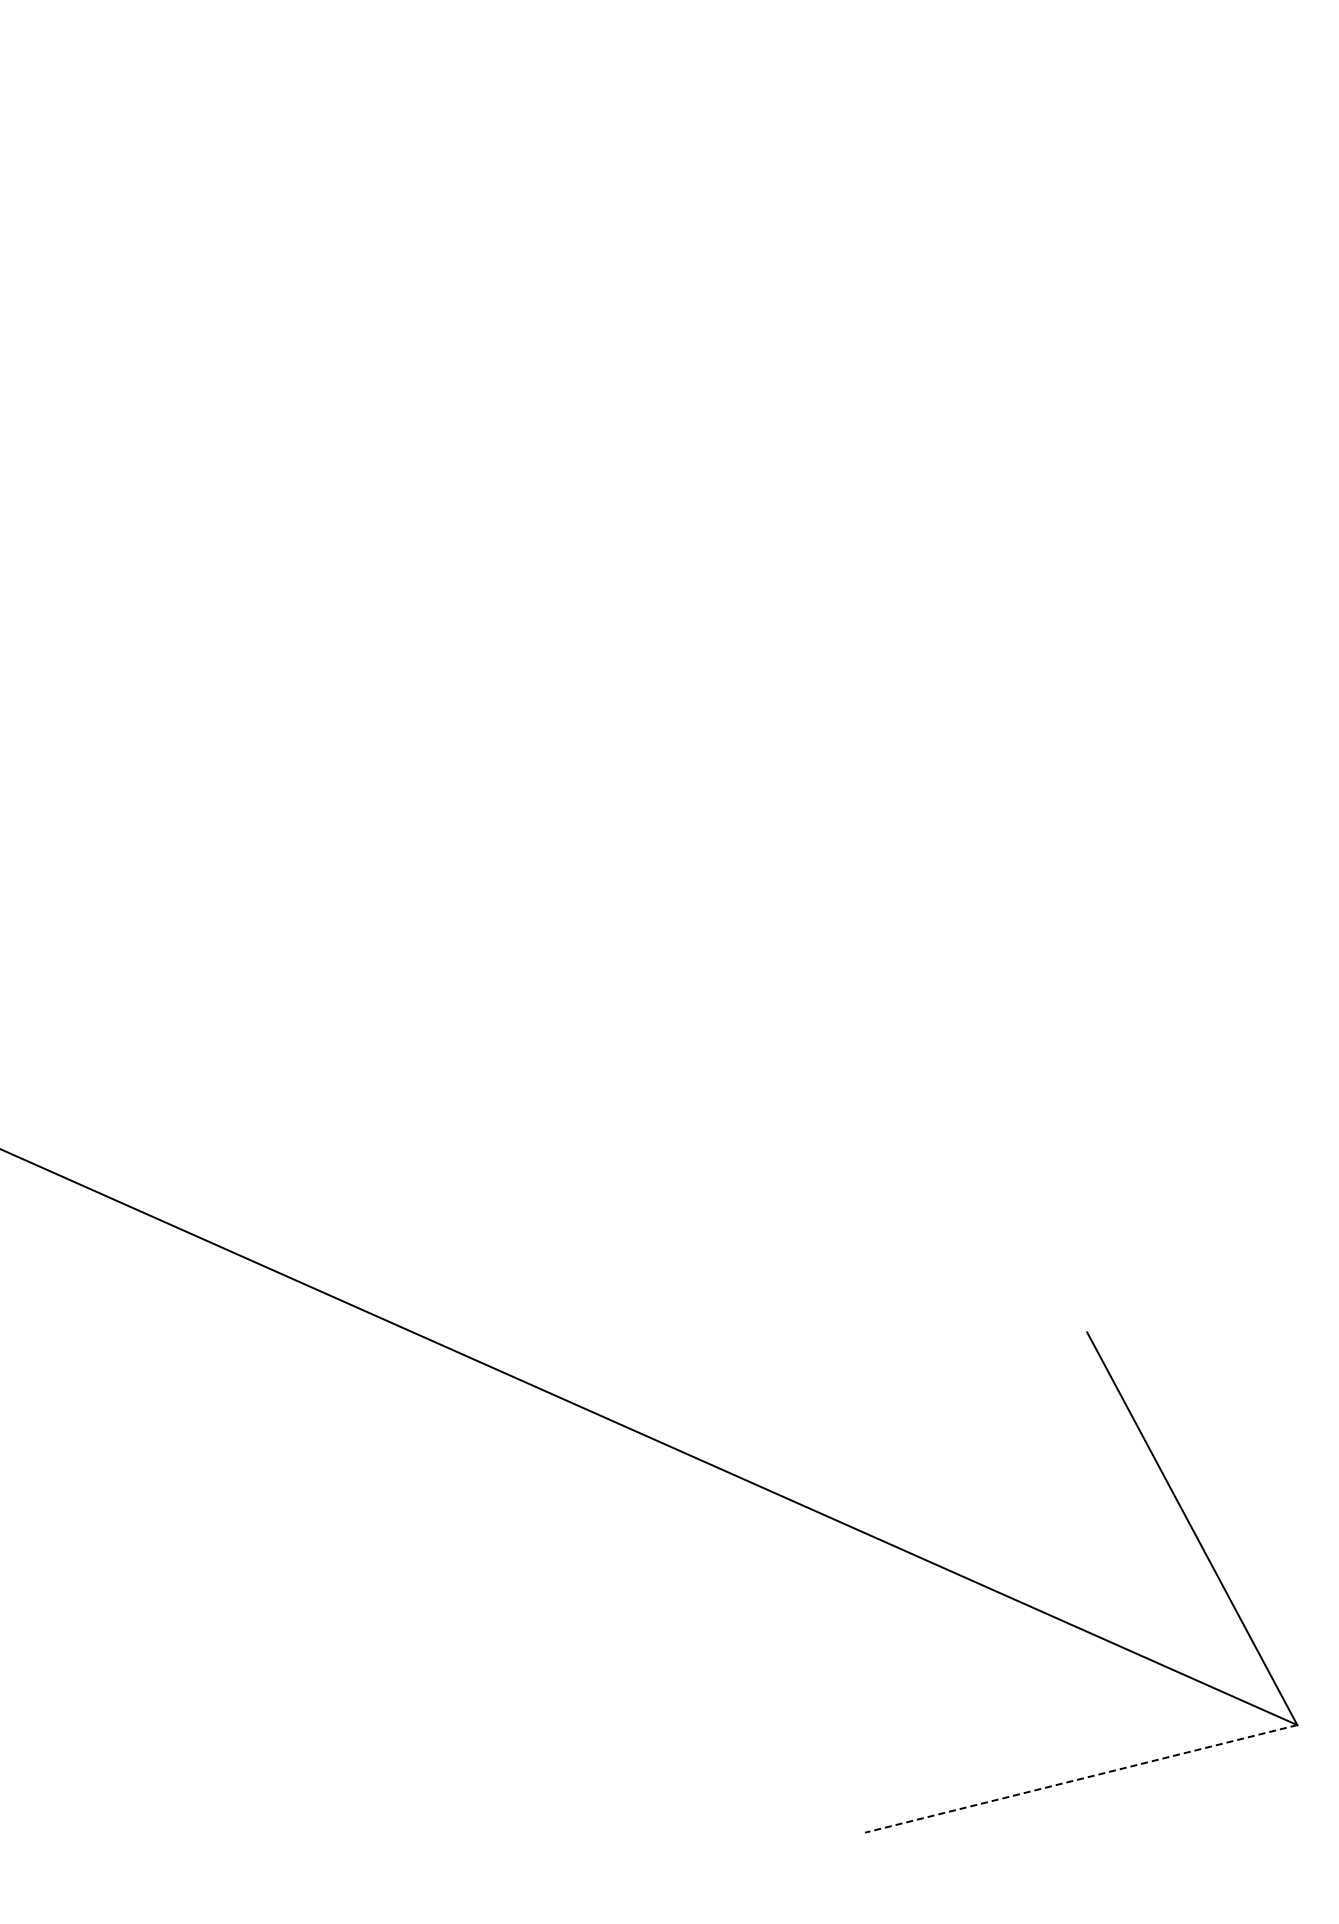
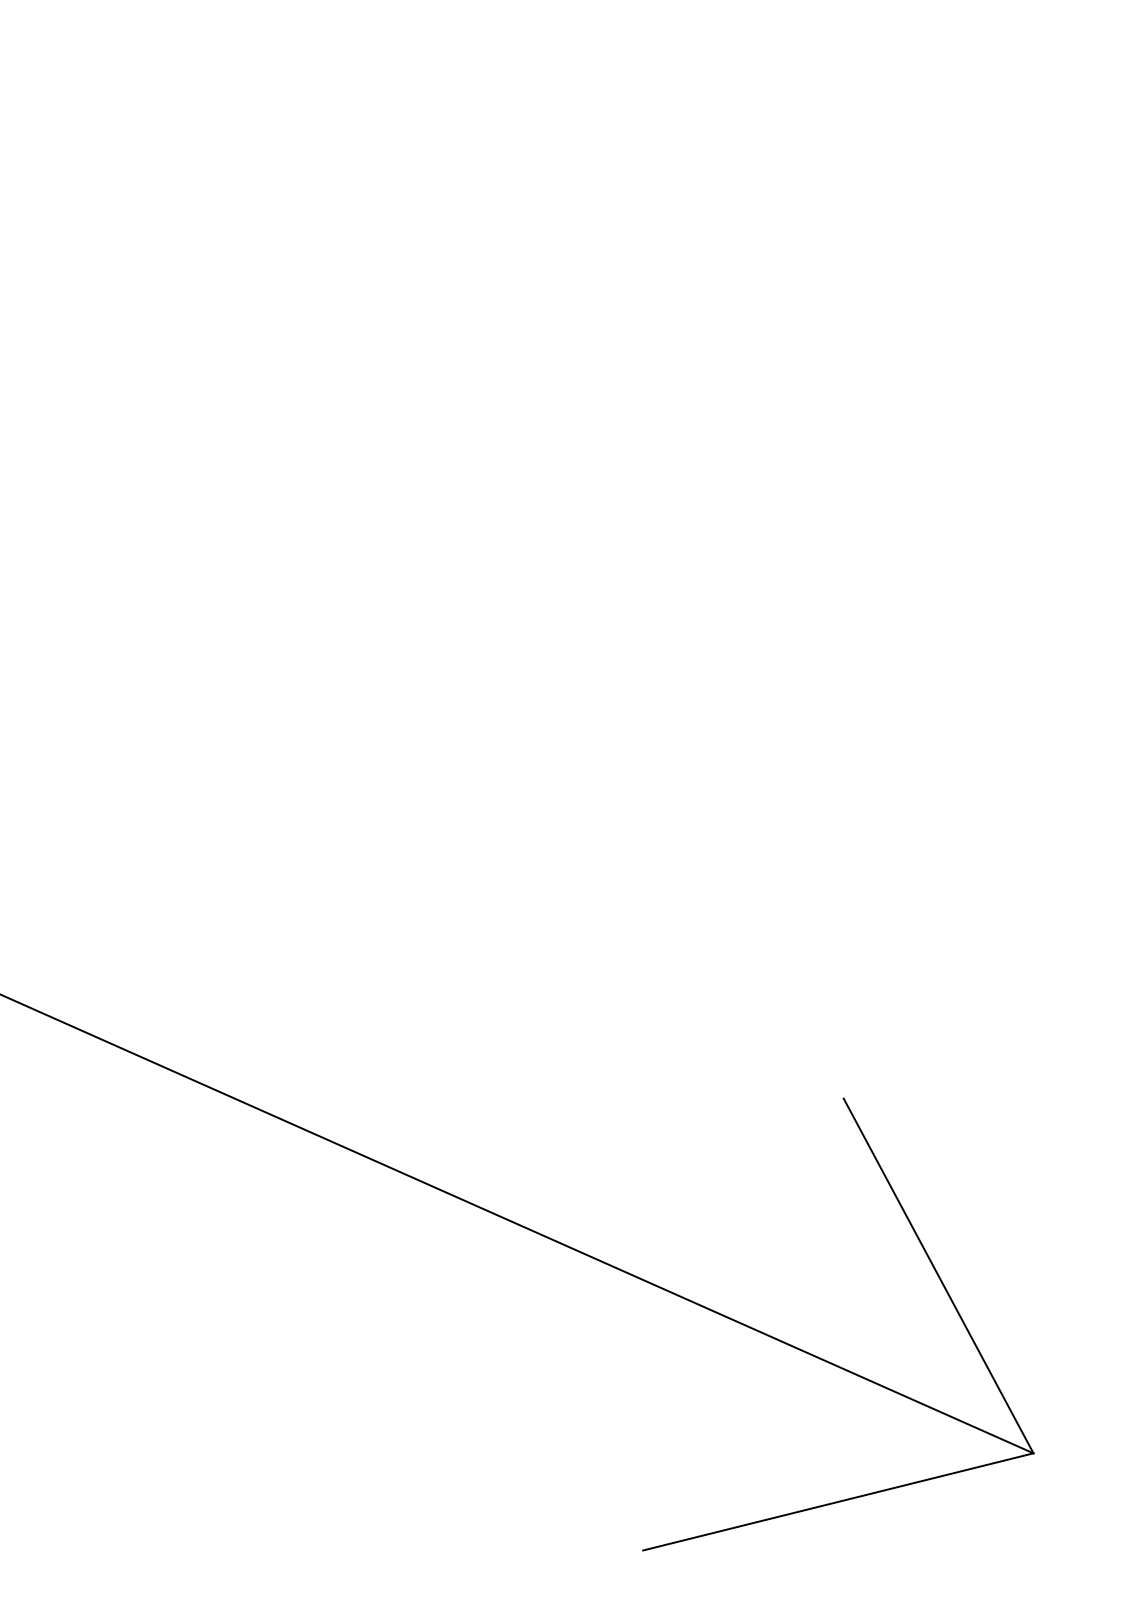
line: (1081, 1778) -> (838, 1501), dashed -> solid

